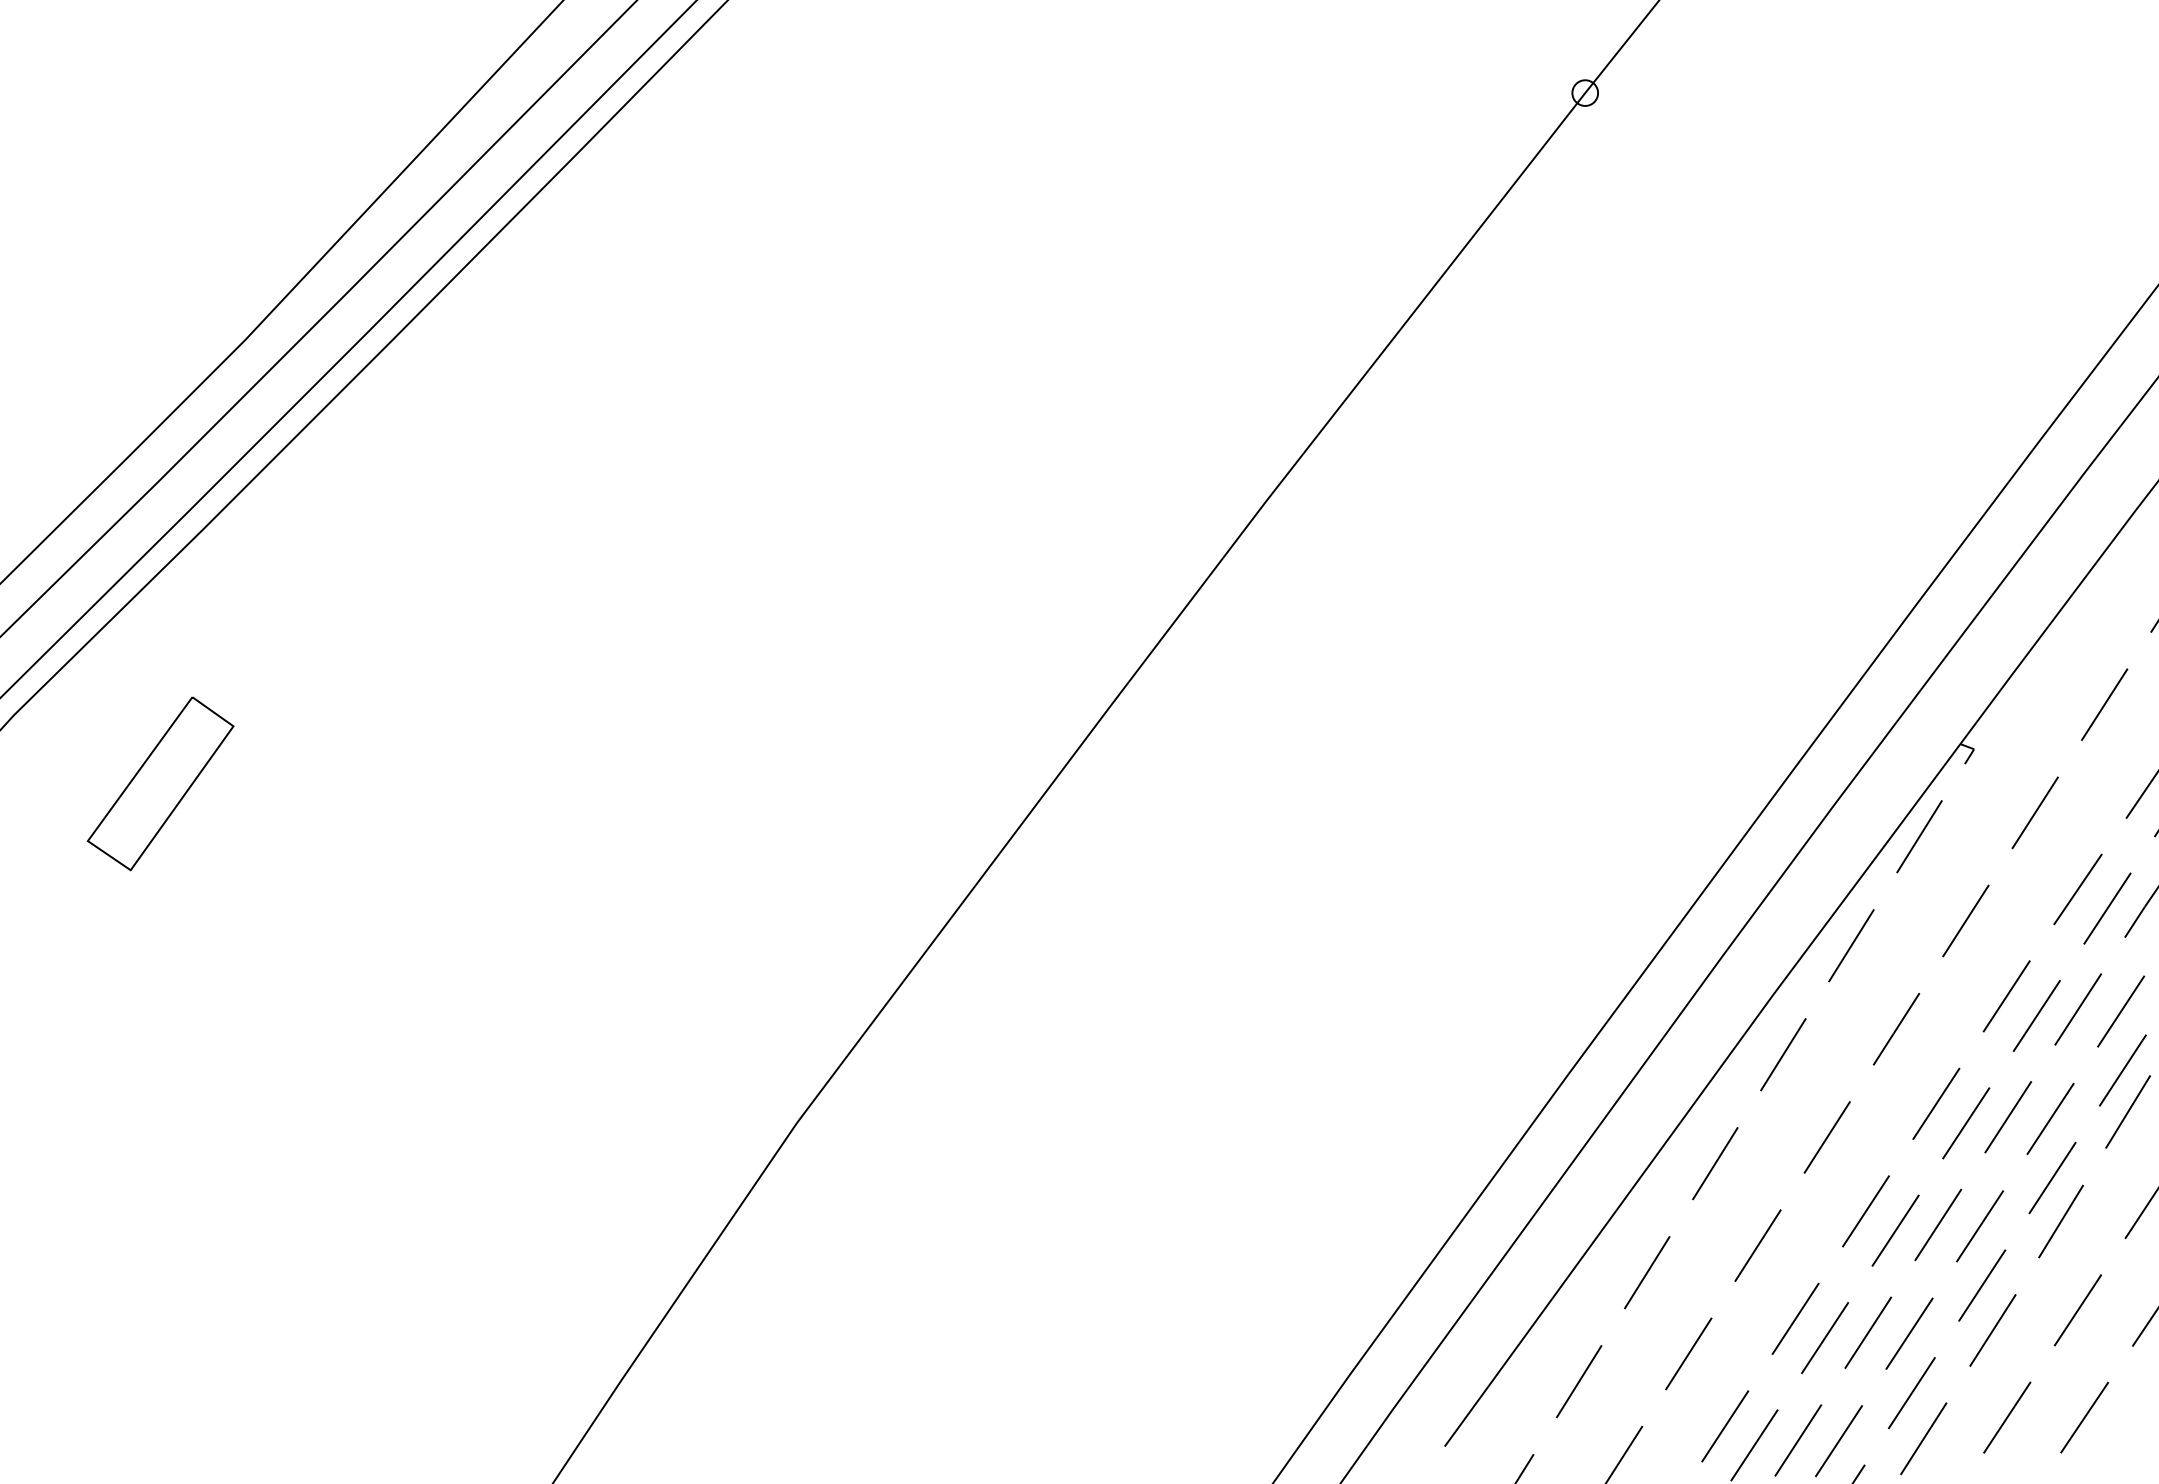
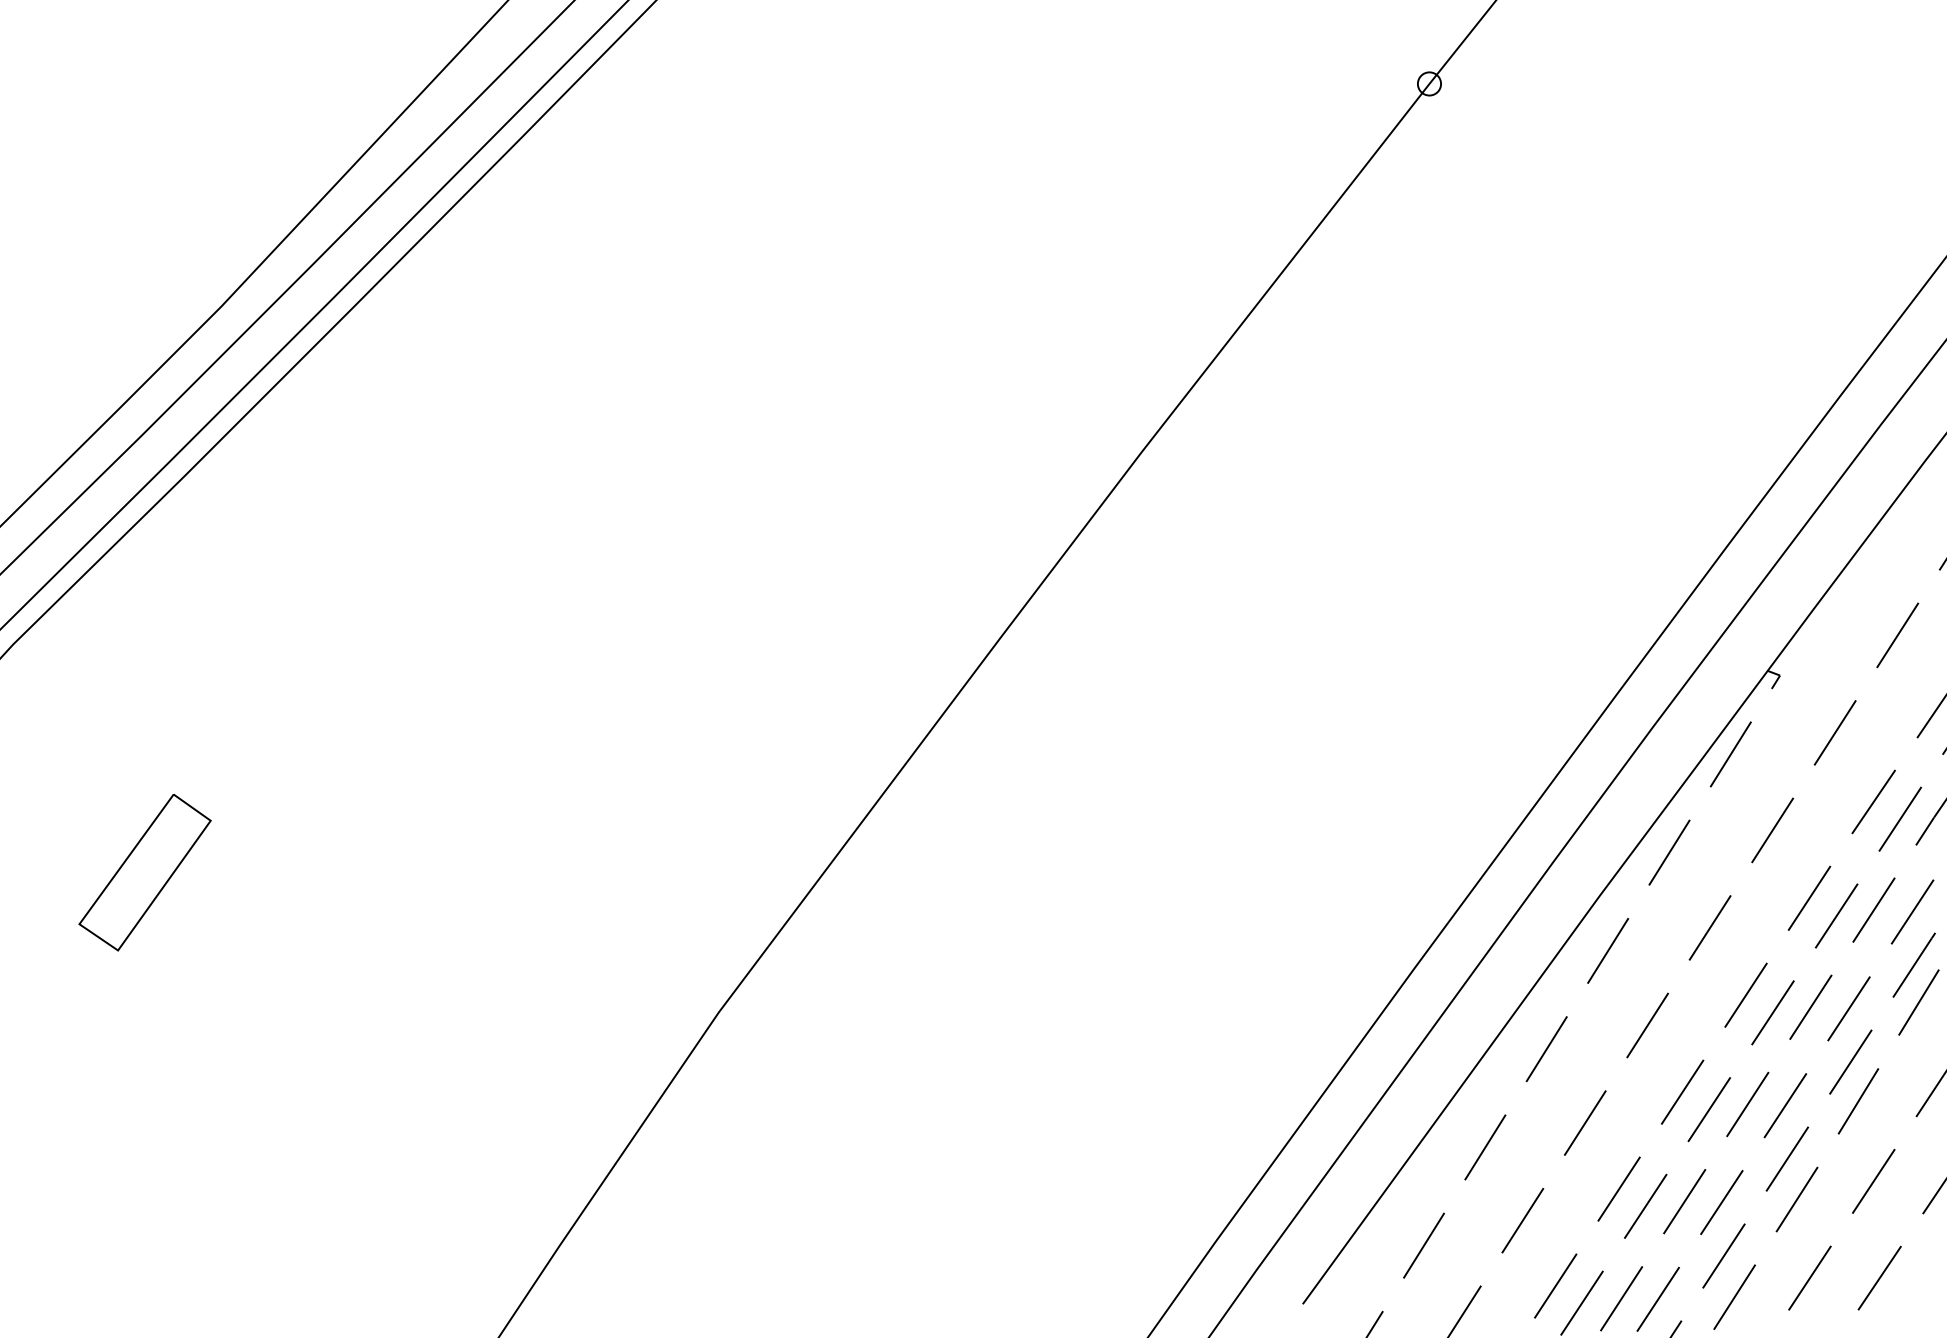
part: (160, 783) -> (144, 872), moved

